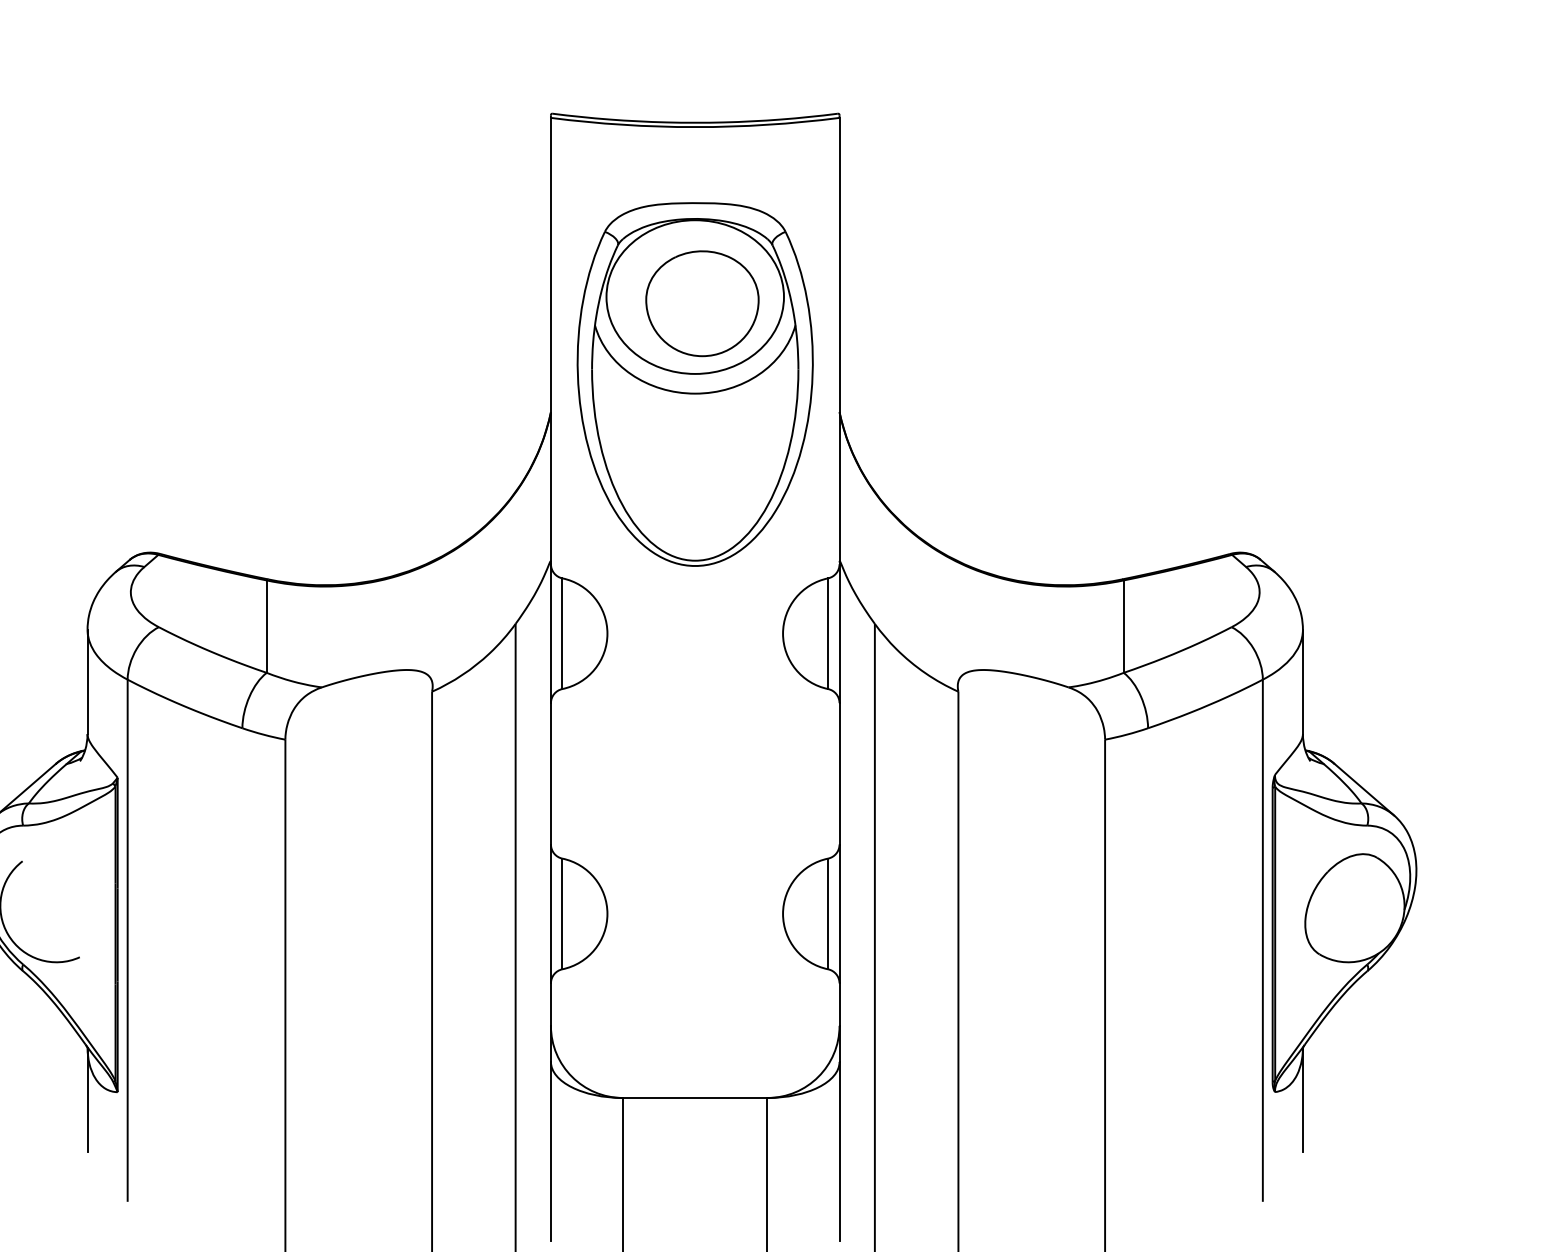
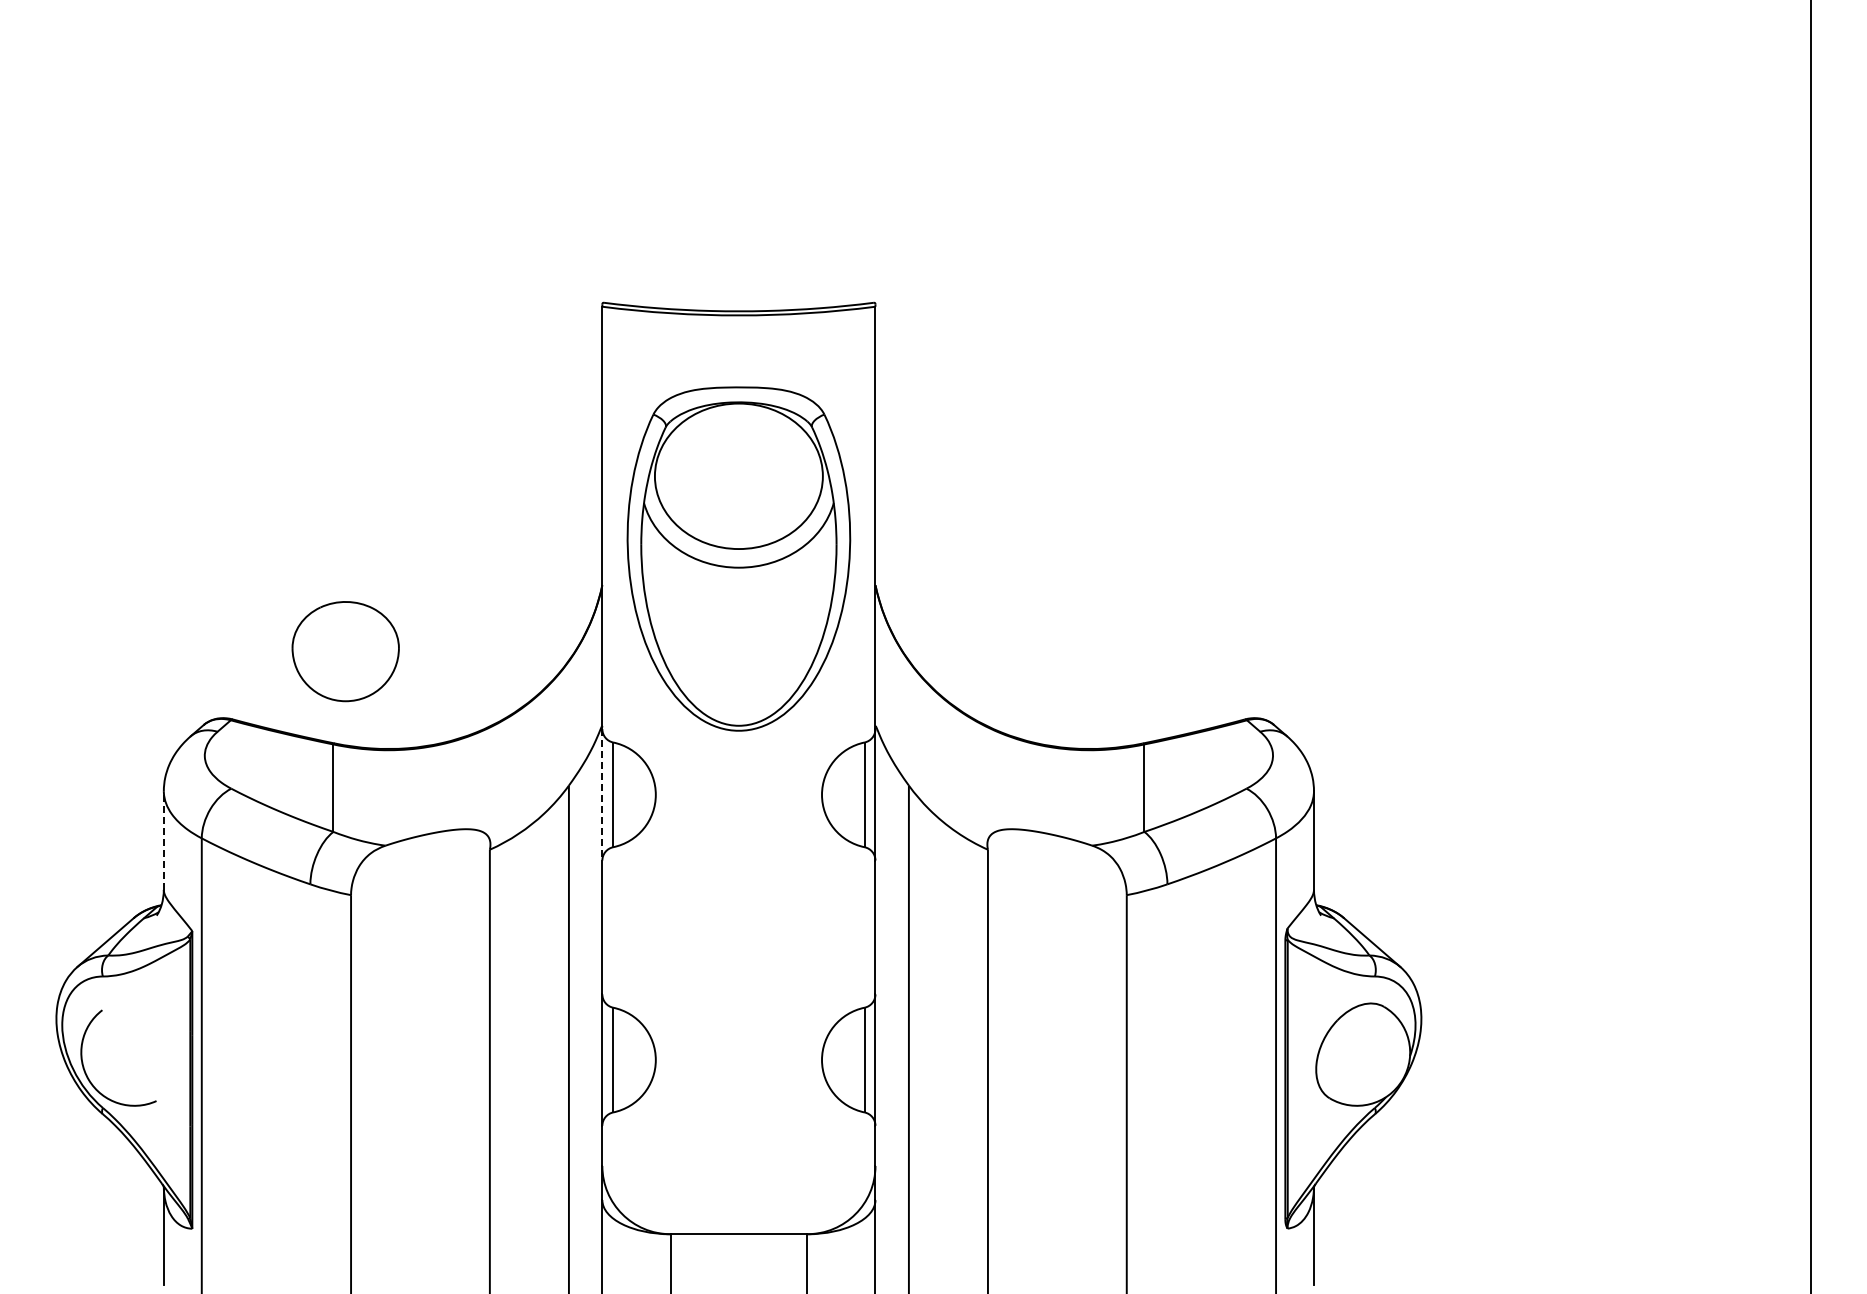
part: (702, 303) -> (345, 651), moved
line: (551, 633) -> (602, 794), solid -> dashed
line: (87, 681) -> (163, 840), solid -> dashed

